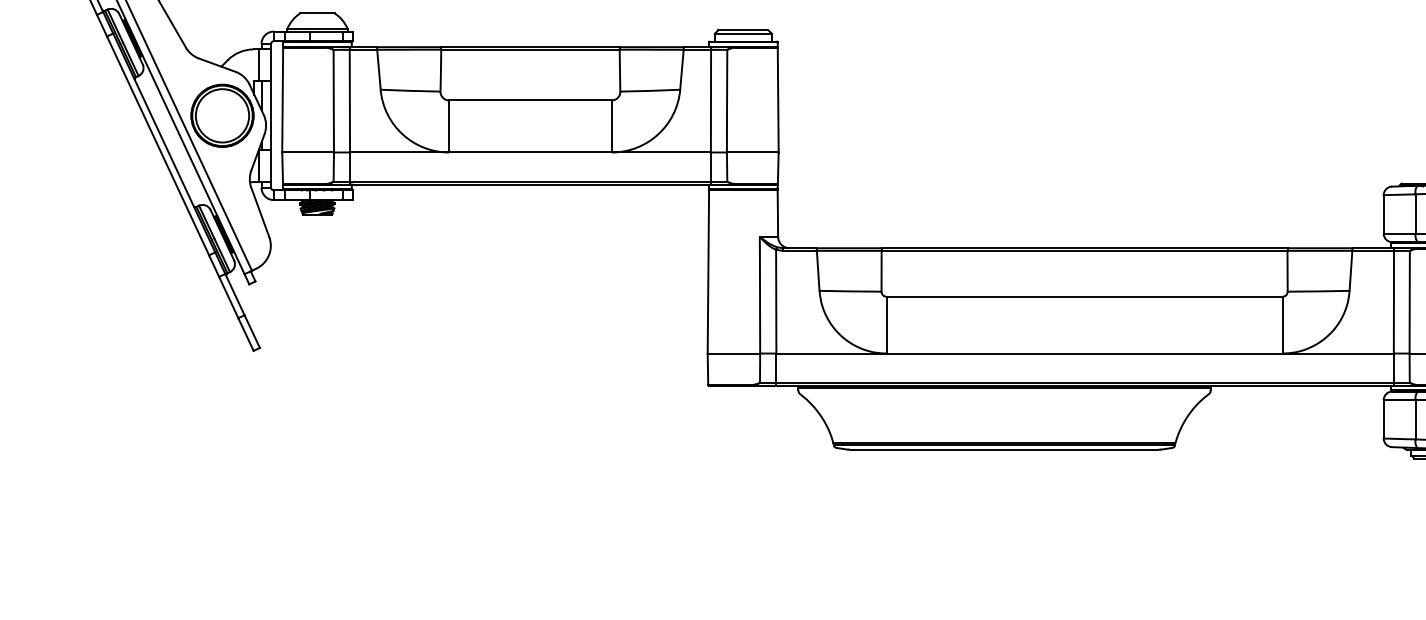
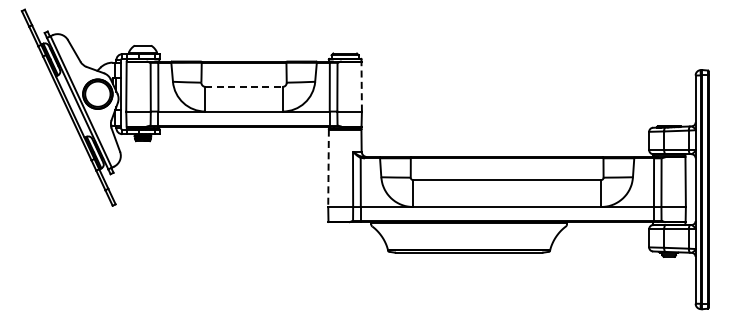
line: (531, 99) -> (244, 86), solid -> dashed
line: (777, 99) -> (361, 86), solid -> dashed
line: (708, 272) -> (328, 168), solid -> dashed

